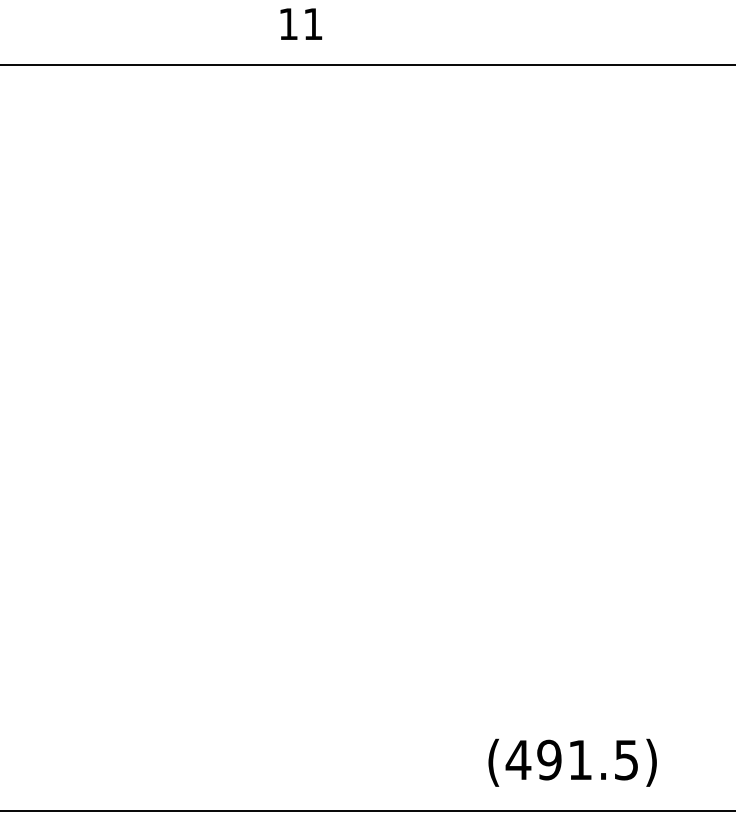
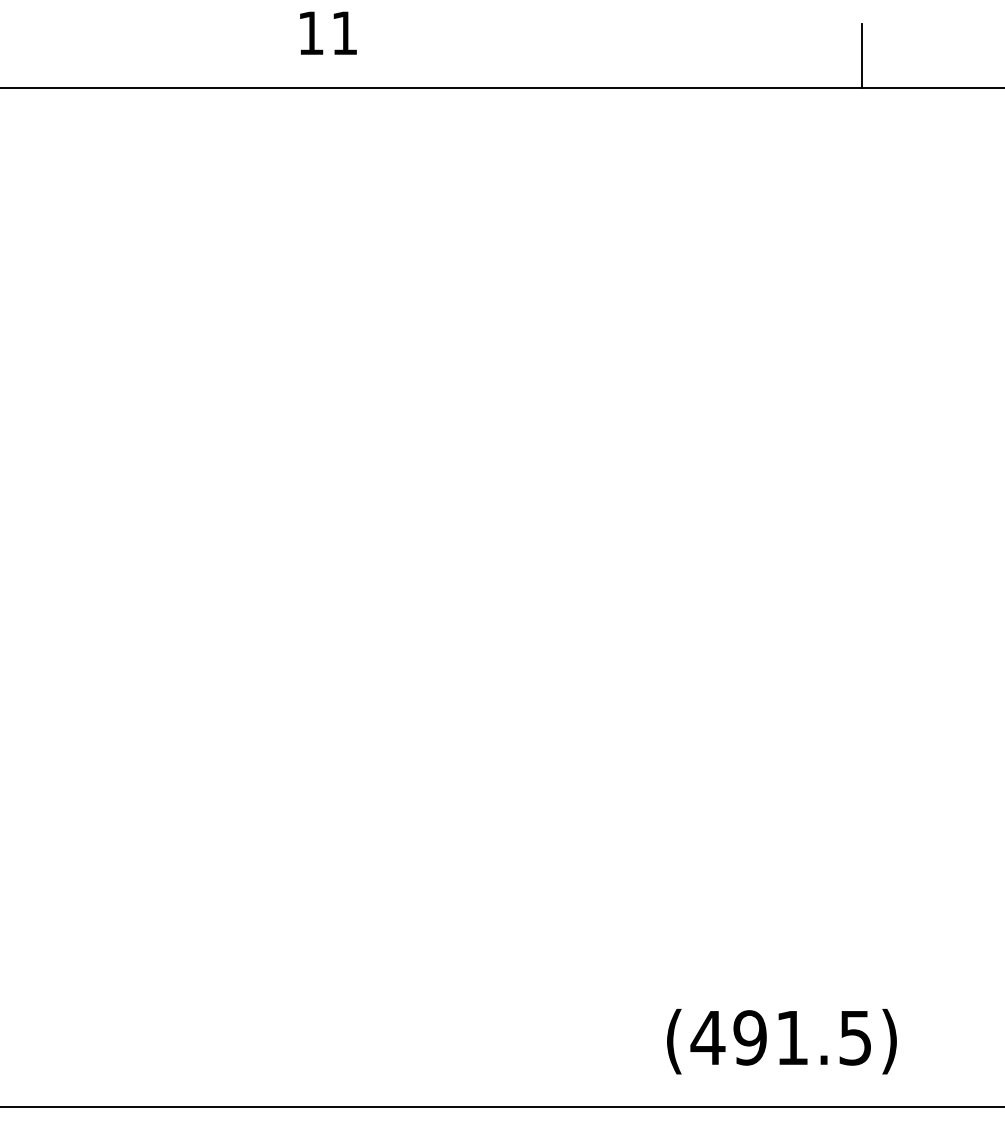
text: (301, 23) -> (328, 32), moved
line: (631, 41) -> (862, 56), added

